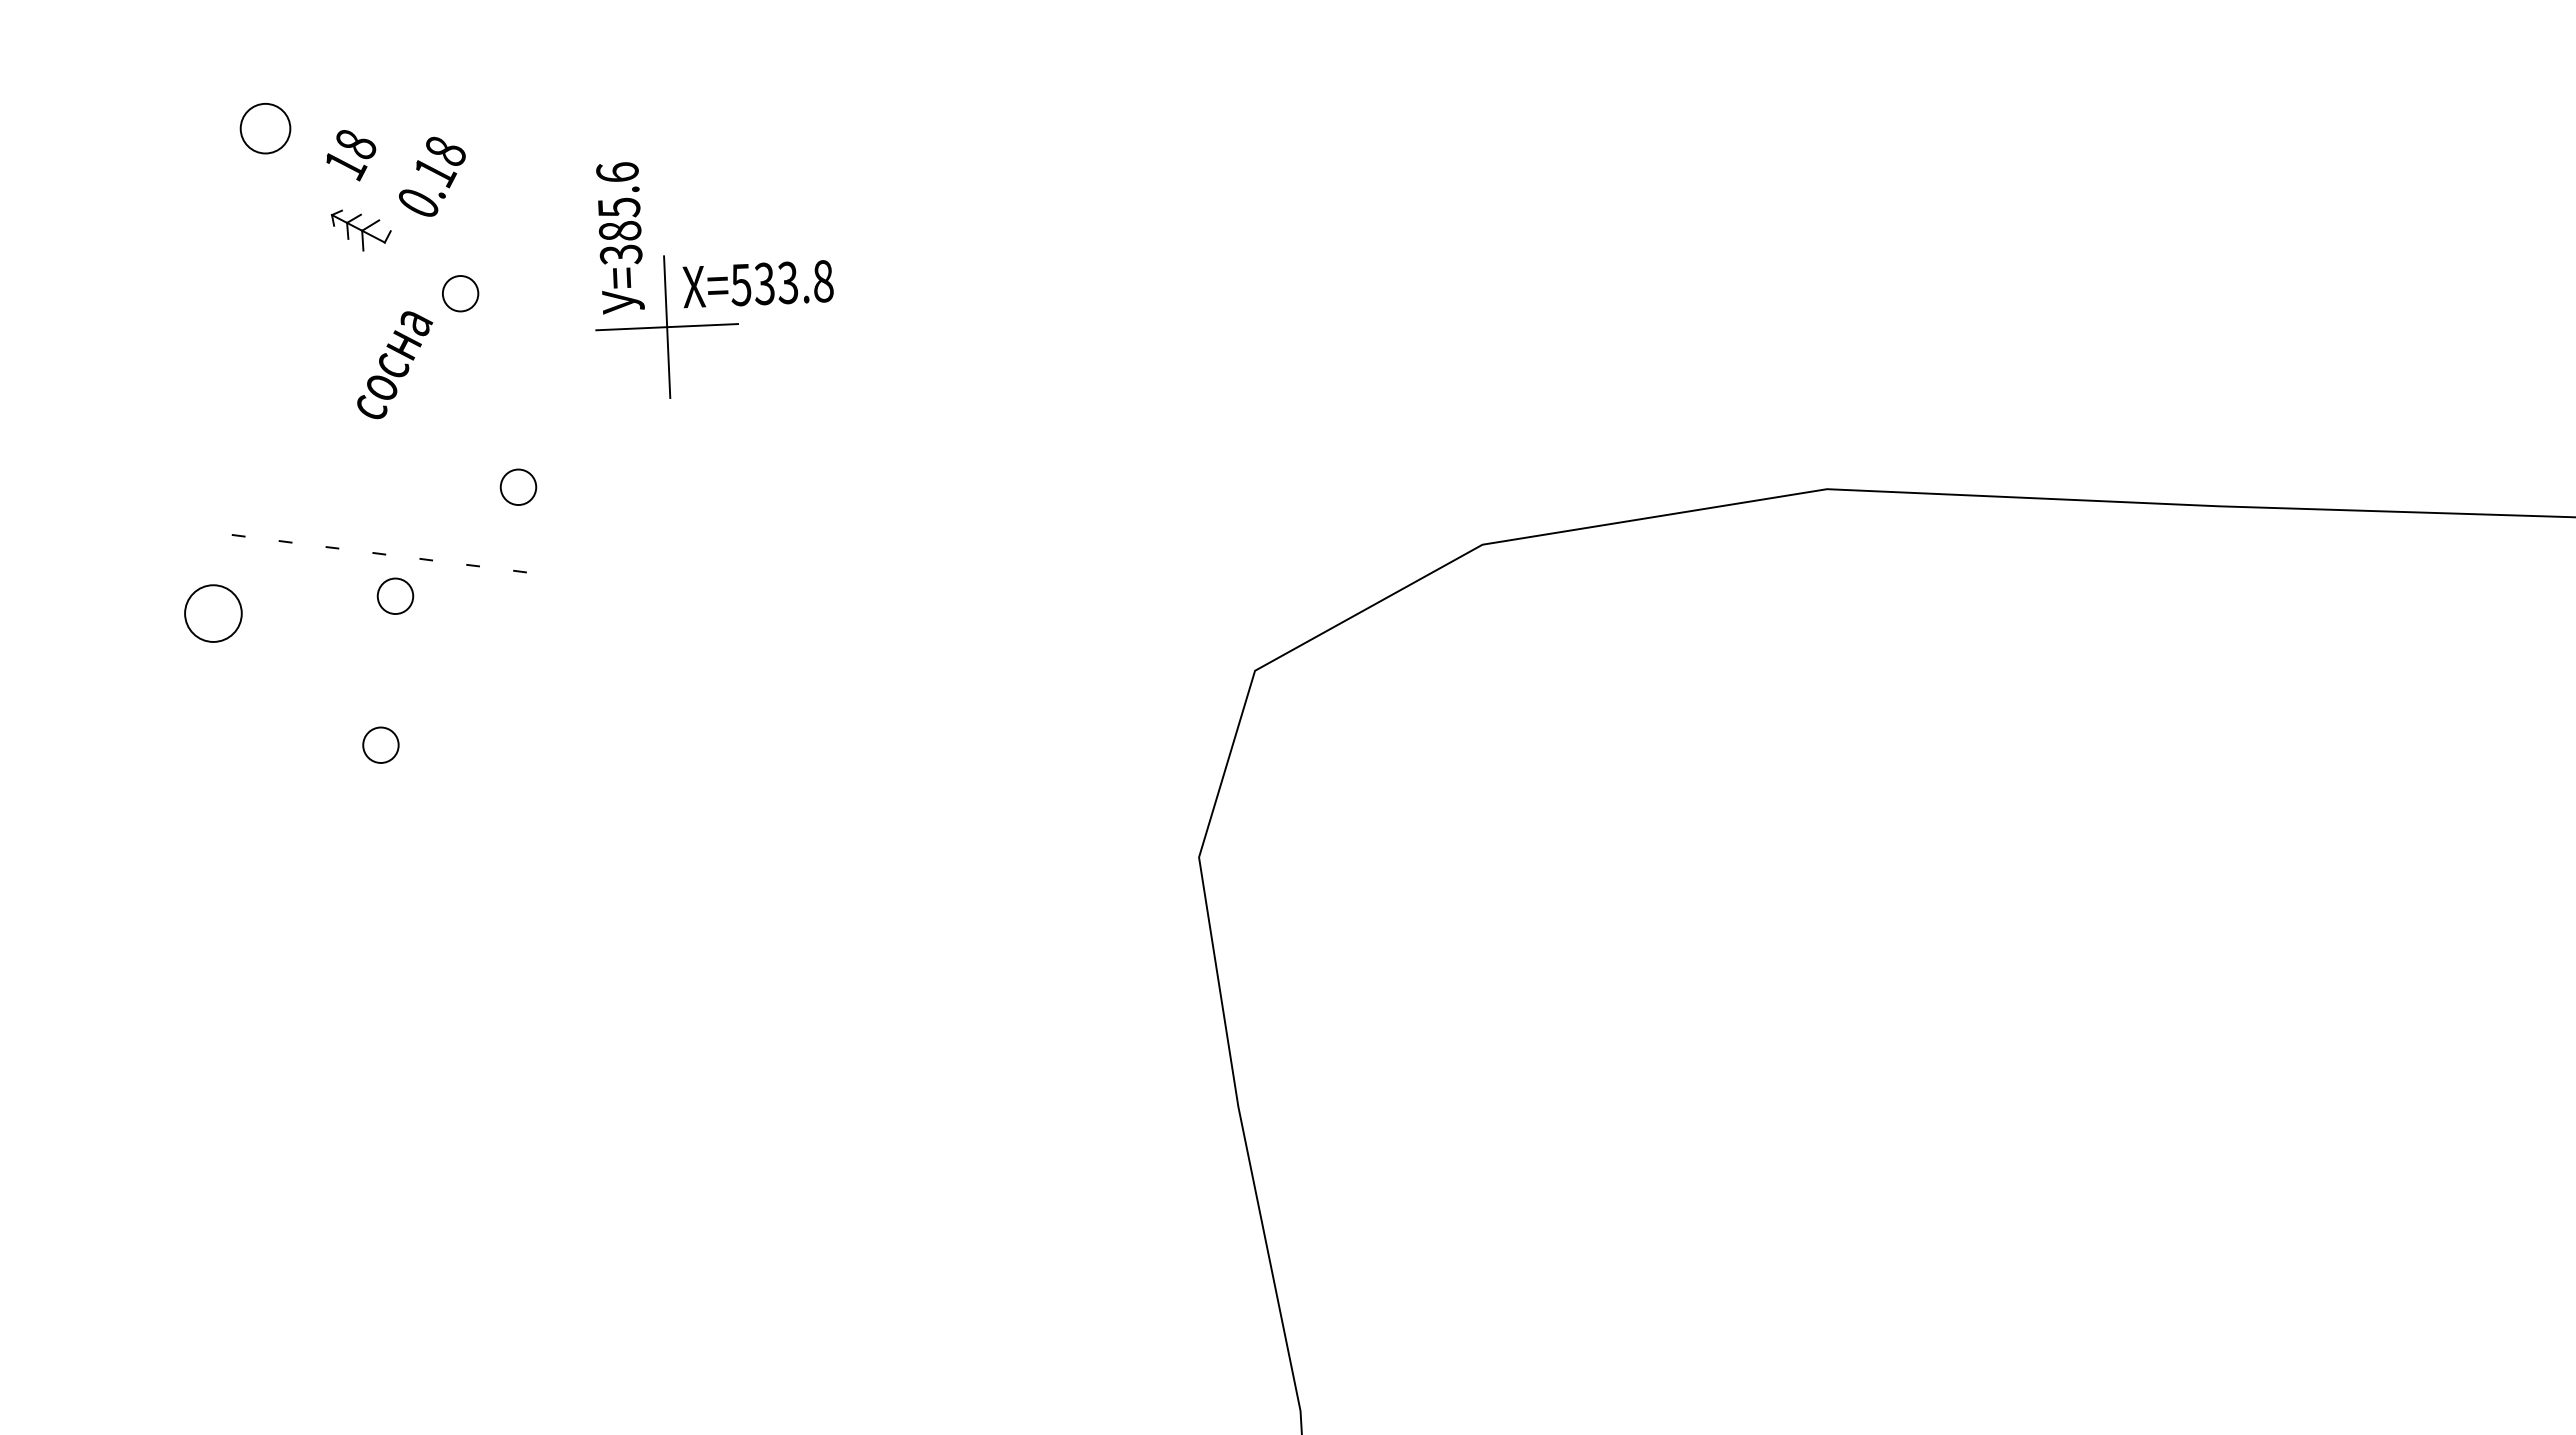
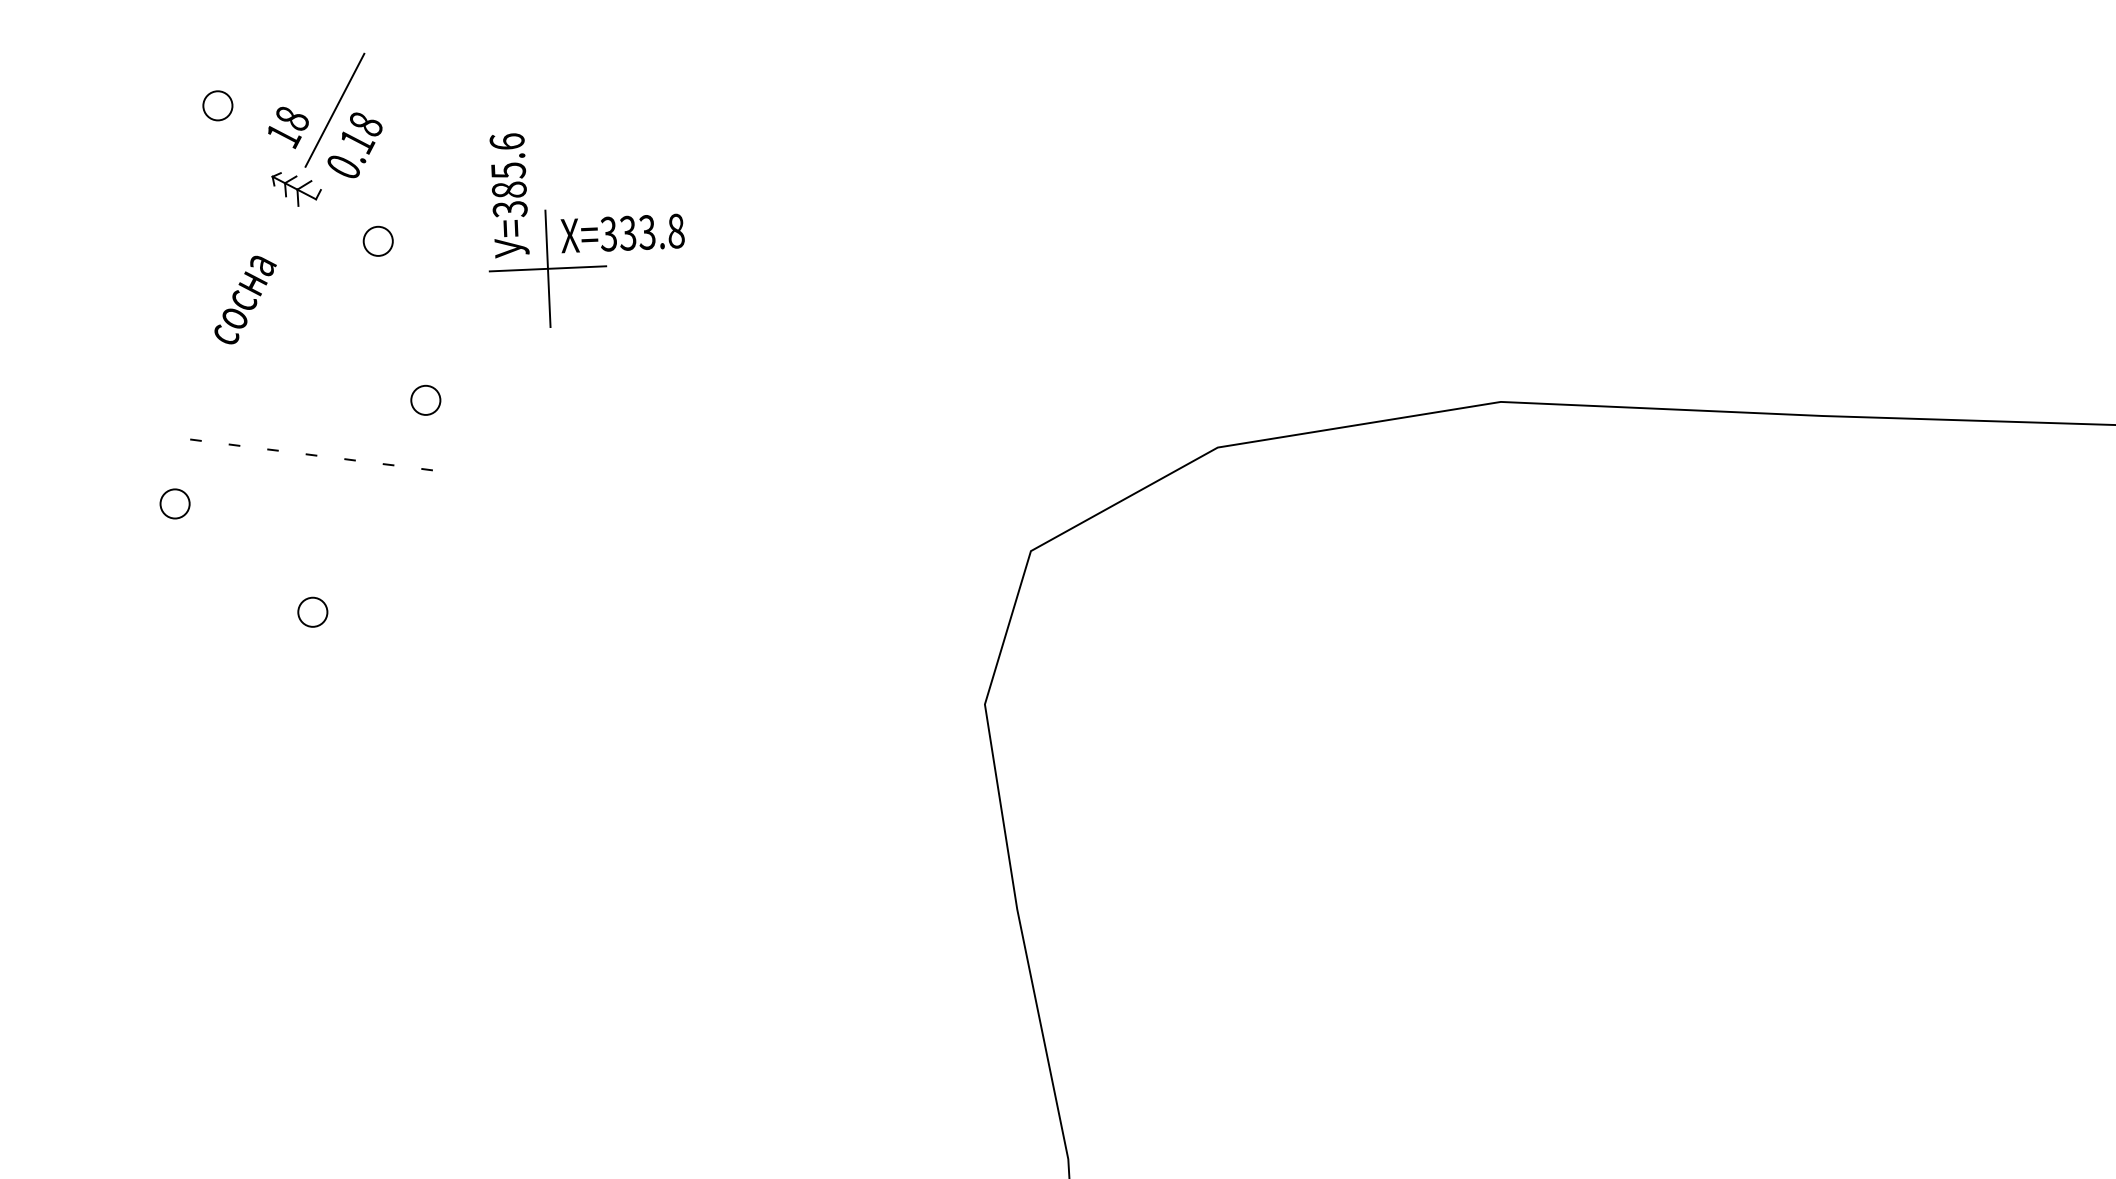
part: (264, 128) -> (217, 105), size x0.71
line: (407, 133) -> (334, 109), added
text: (741, 284) -> (609, 233), =533.8 -> =333.8
text: (395, 365) -> (245, 300), moved
part: (395, 595) -> (324, 489), removed
part: (212, 612) -> (174, 503), size x0.62

